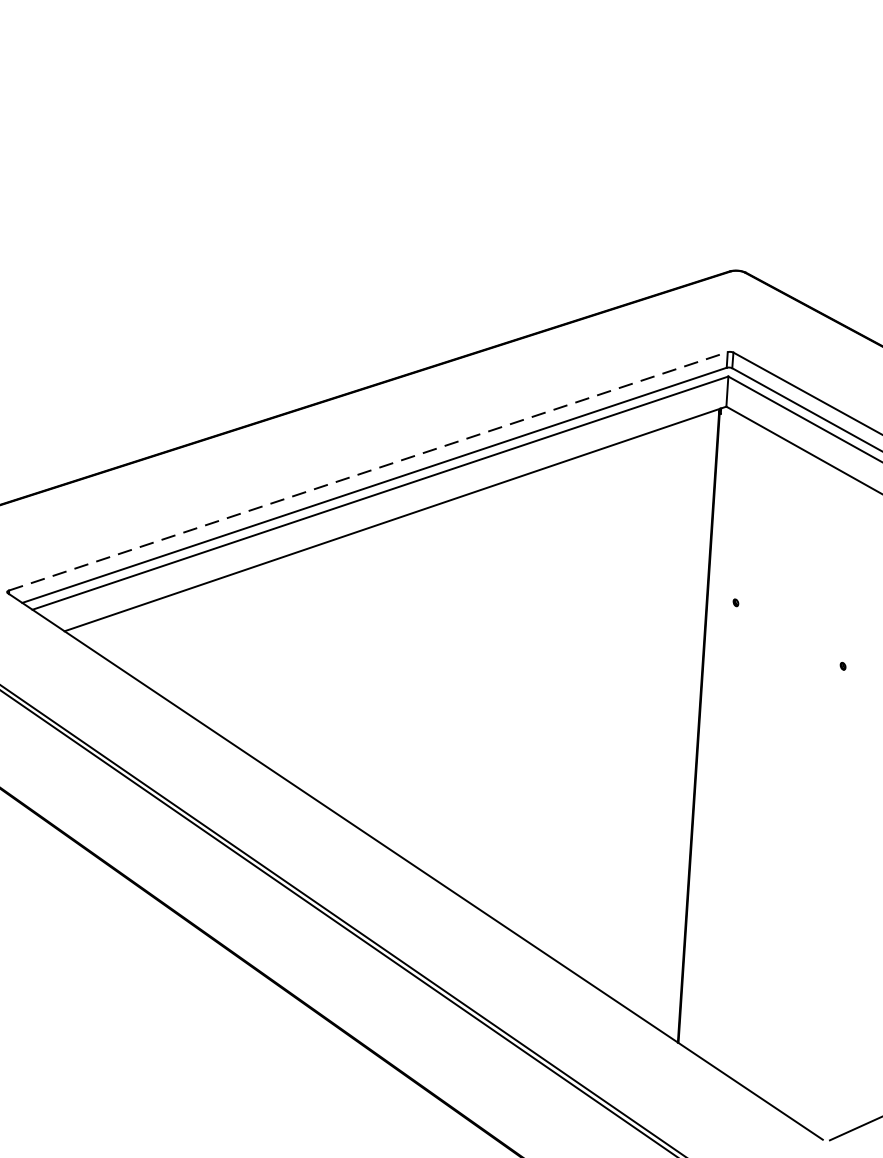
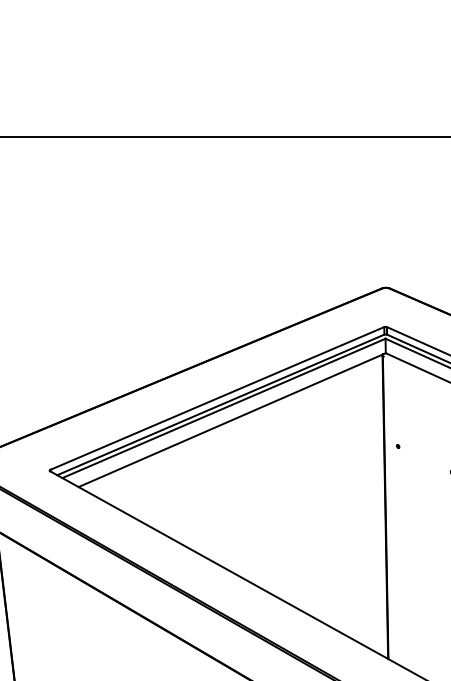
line: (368, 471) -> (217, 398), dashed -> solid

